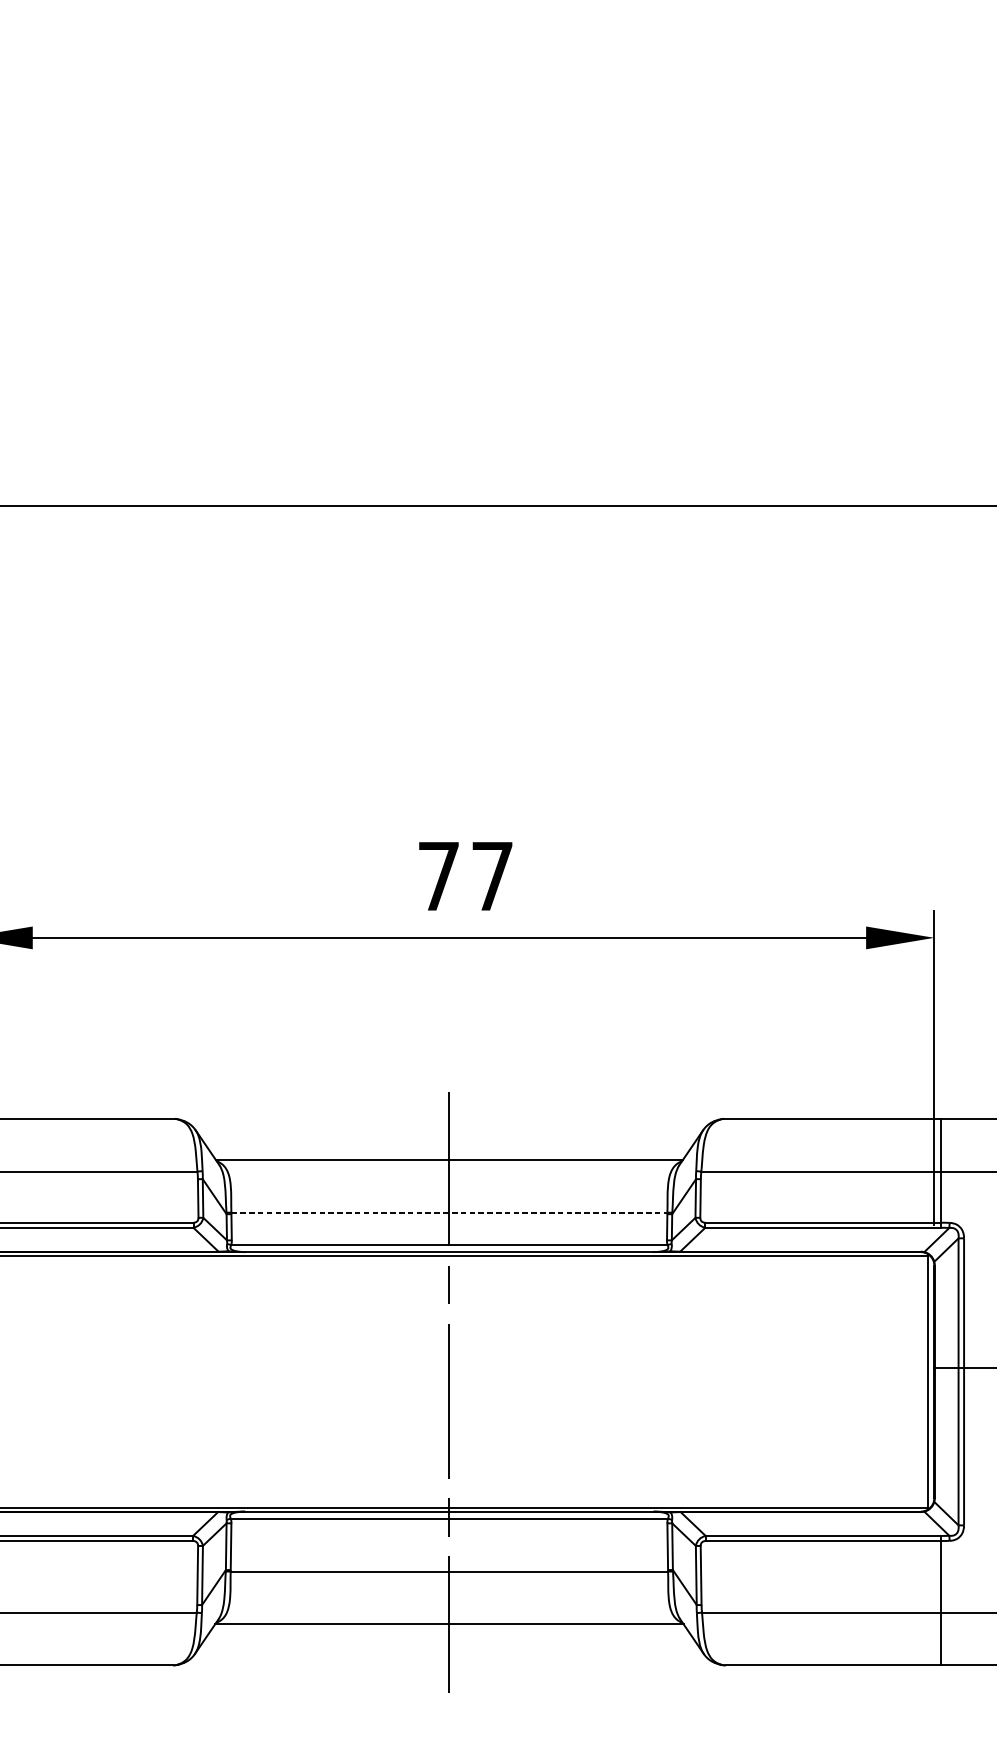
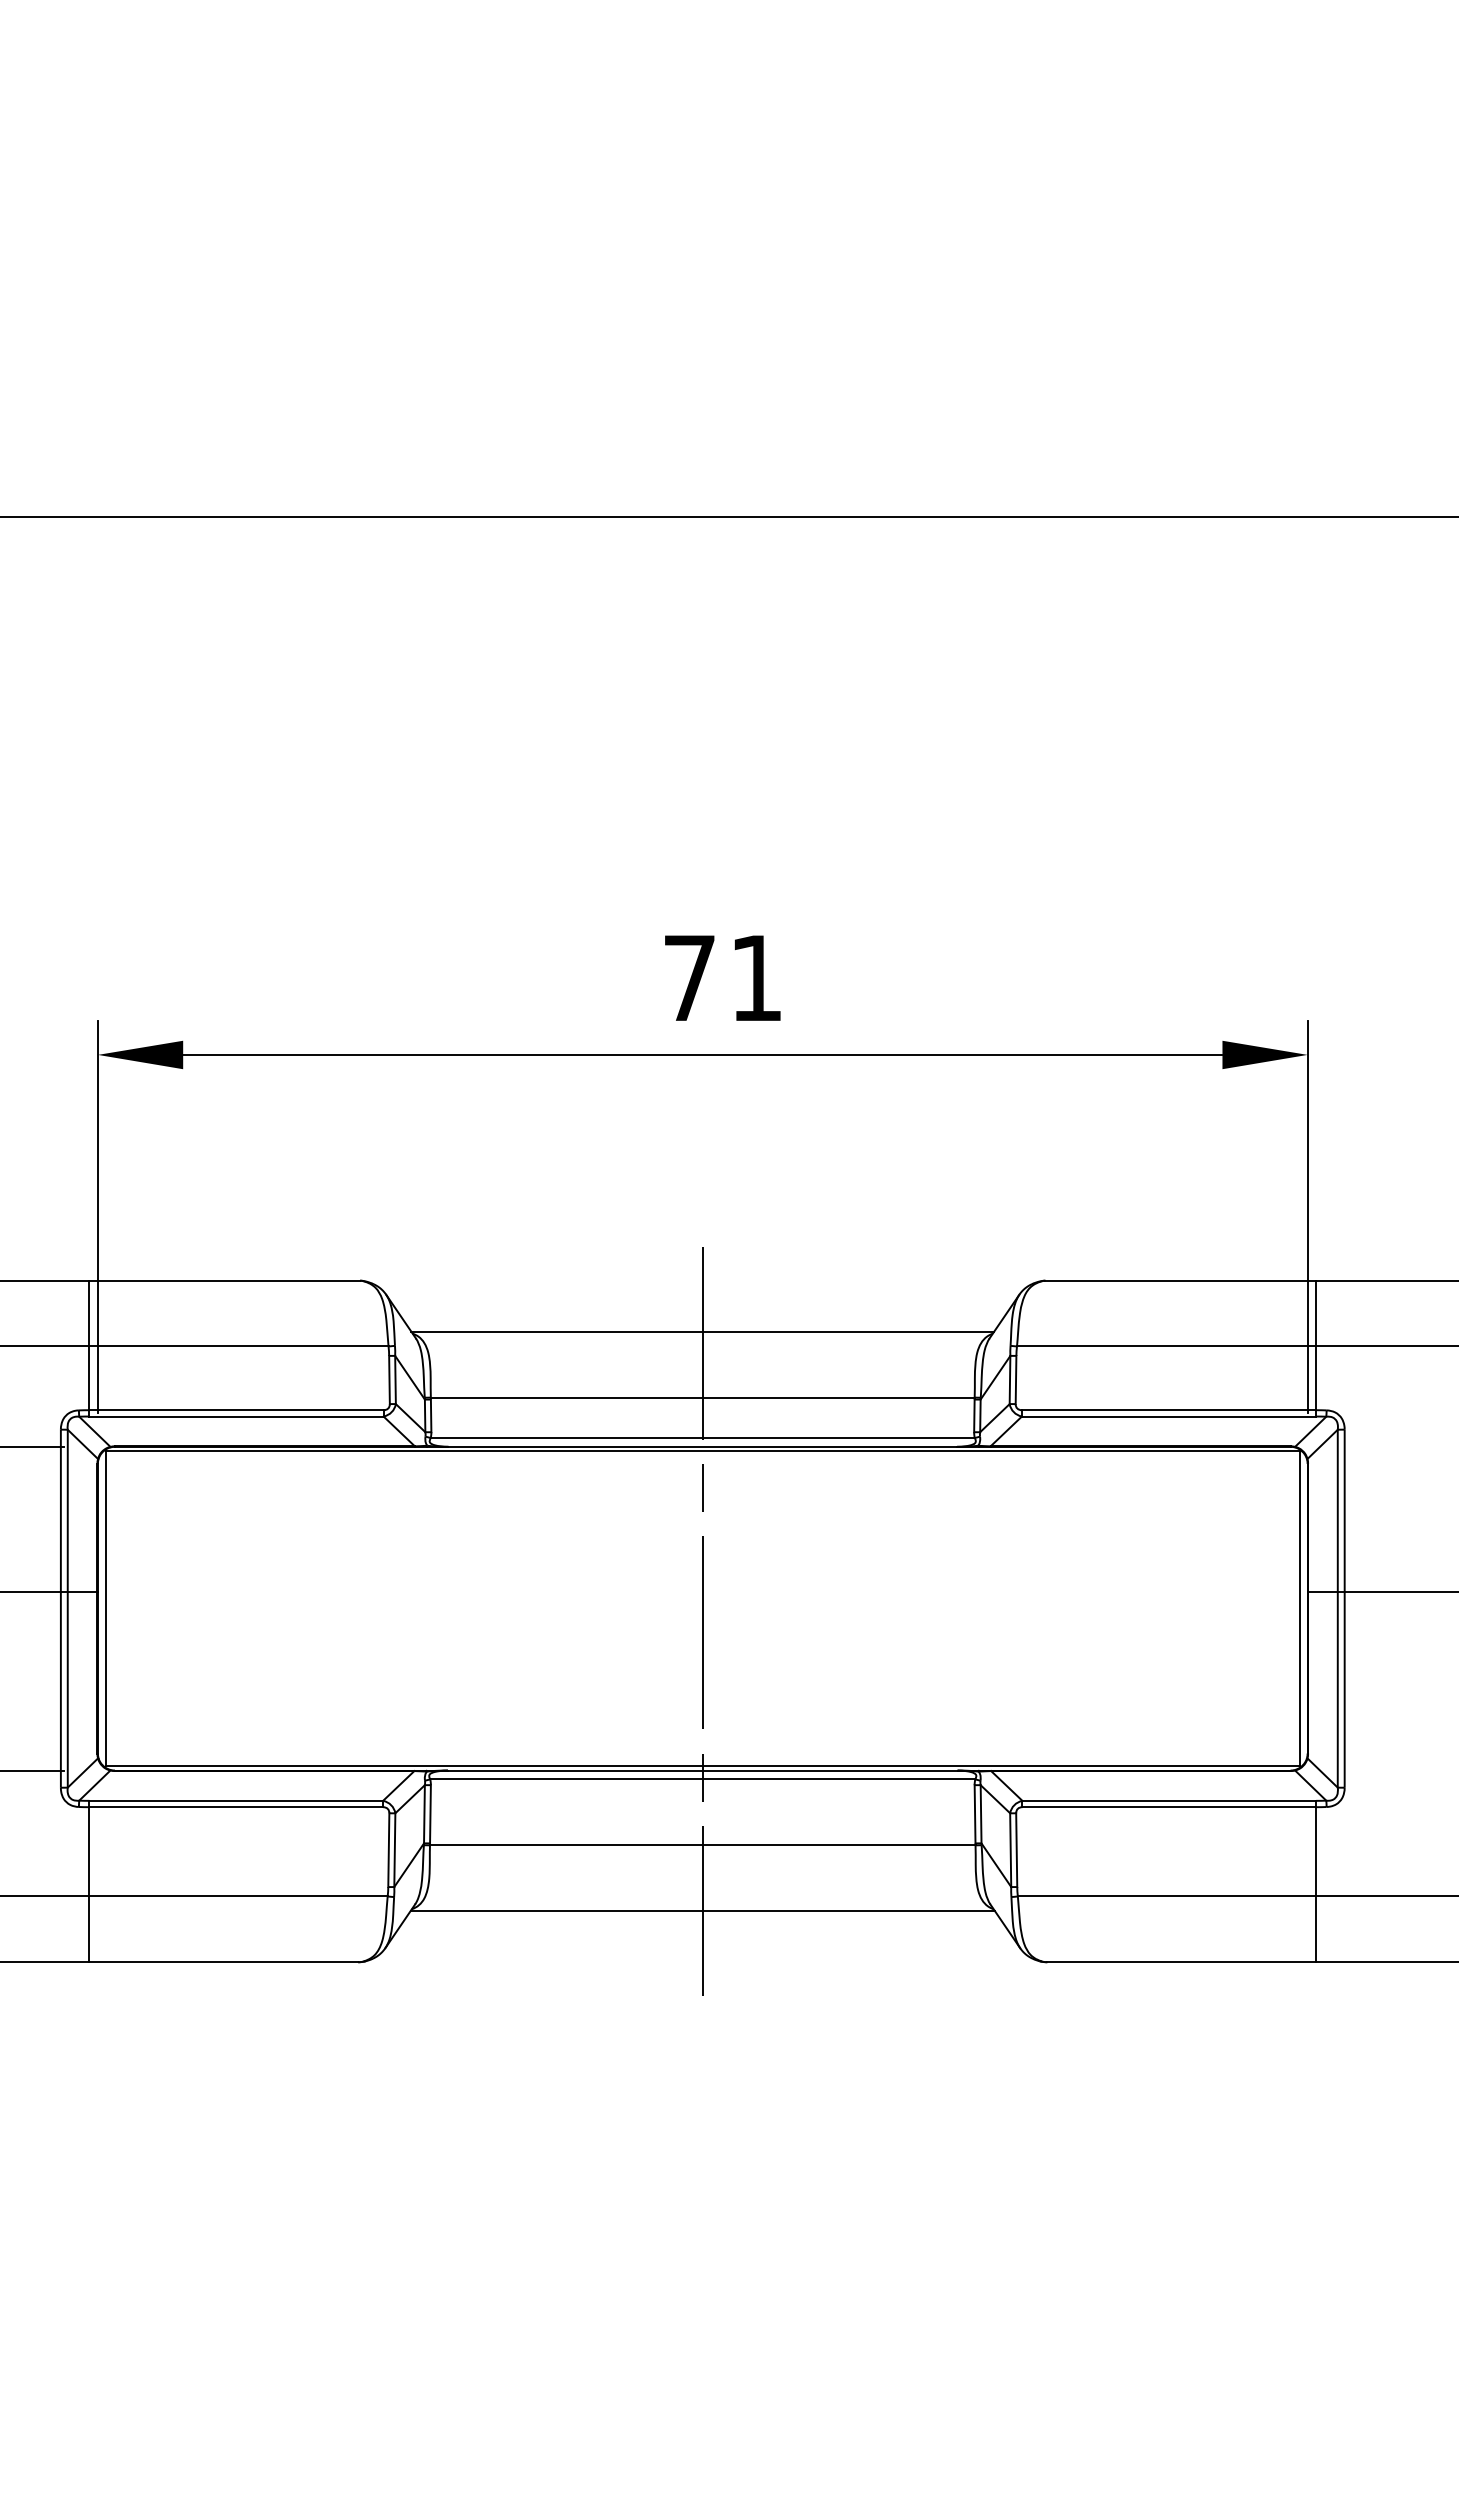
text: (492, 875) -> (756, 977), 77 -> 71
line: (449, 1212) -> (702, 1397), dashed -> solid

